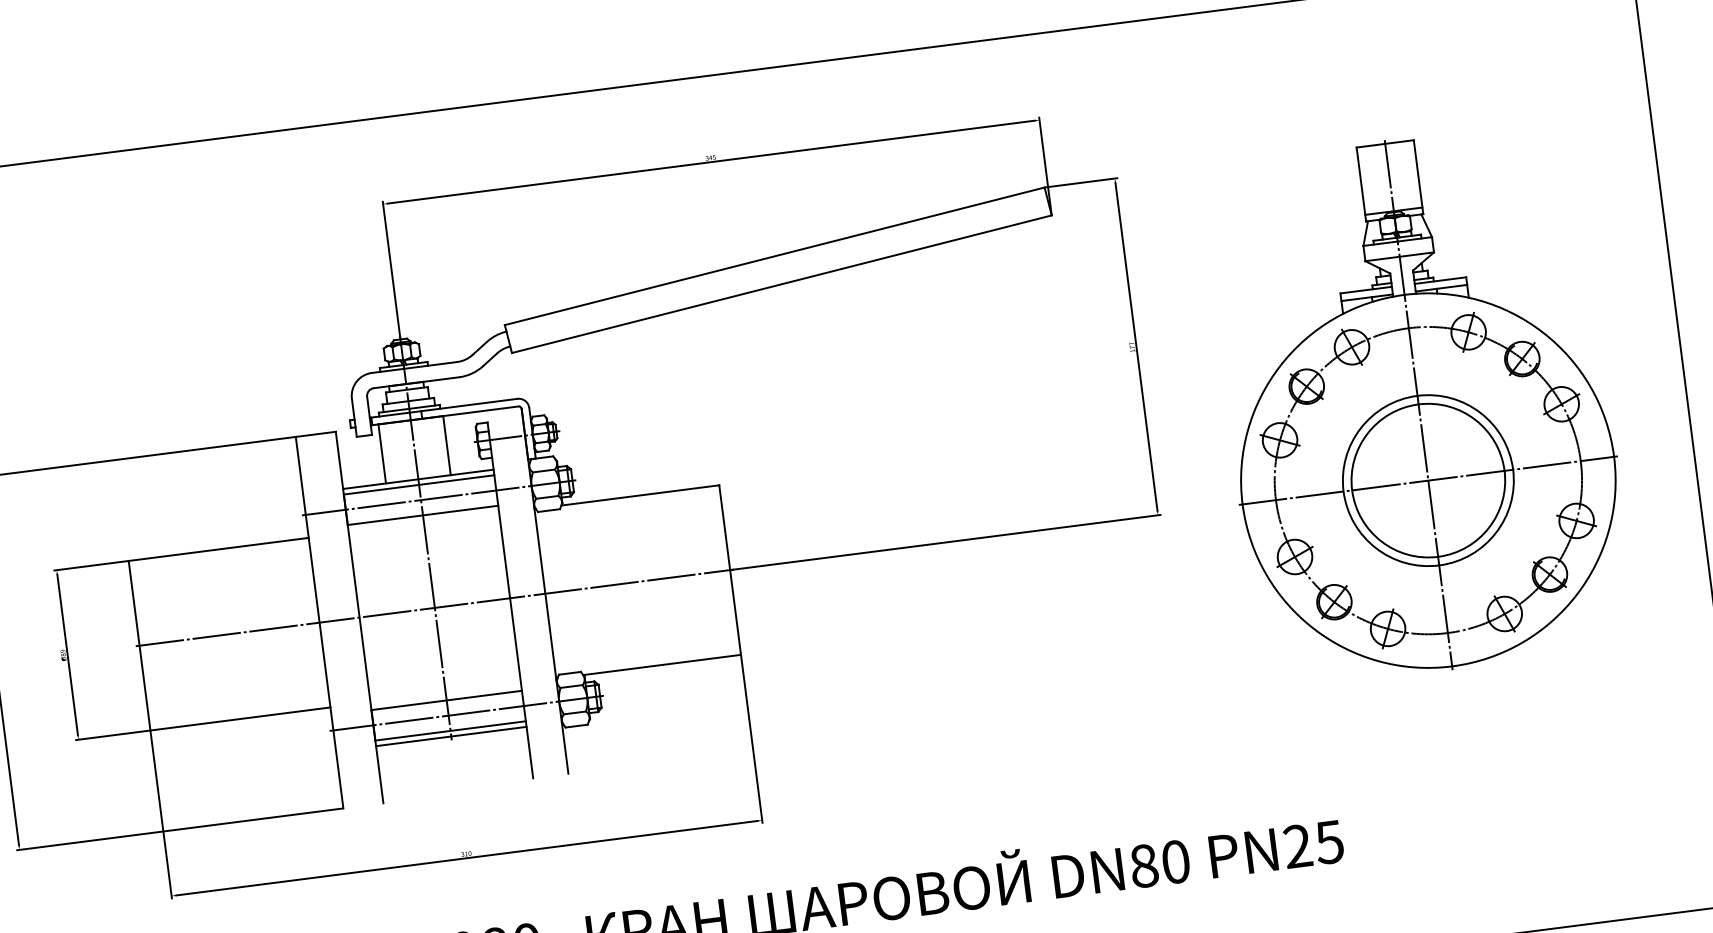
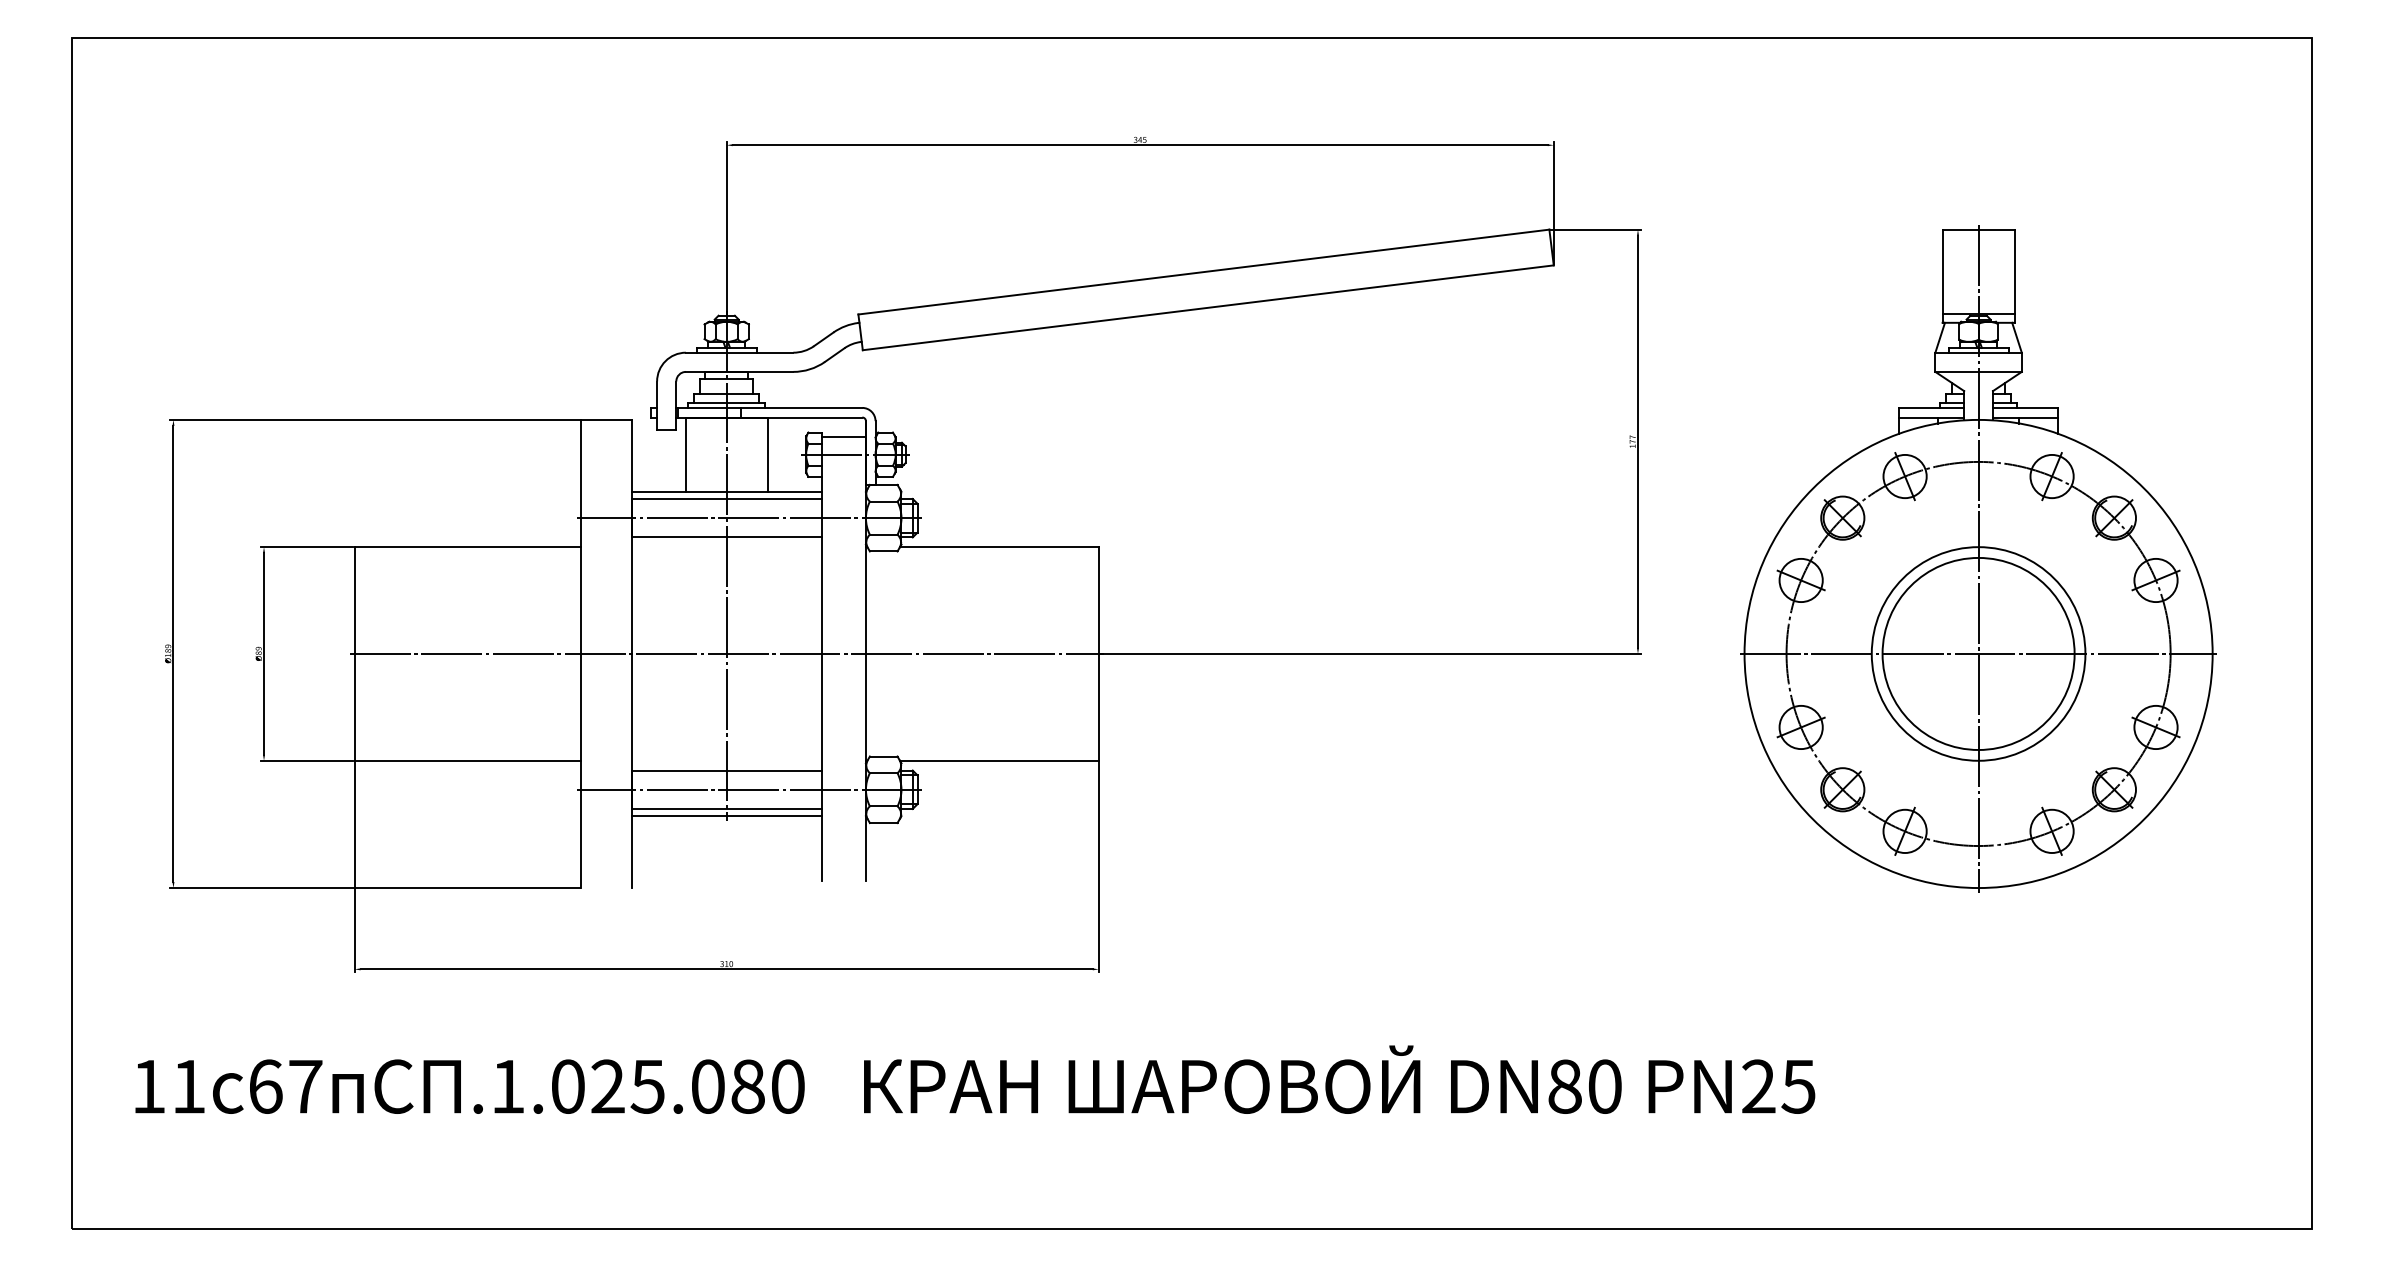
line: (505, 423) -> (843, 436), added

